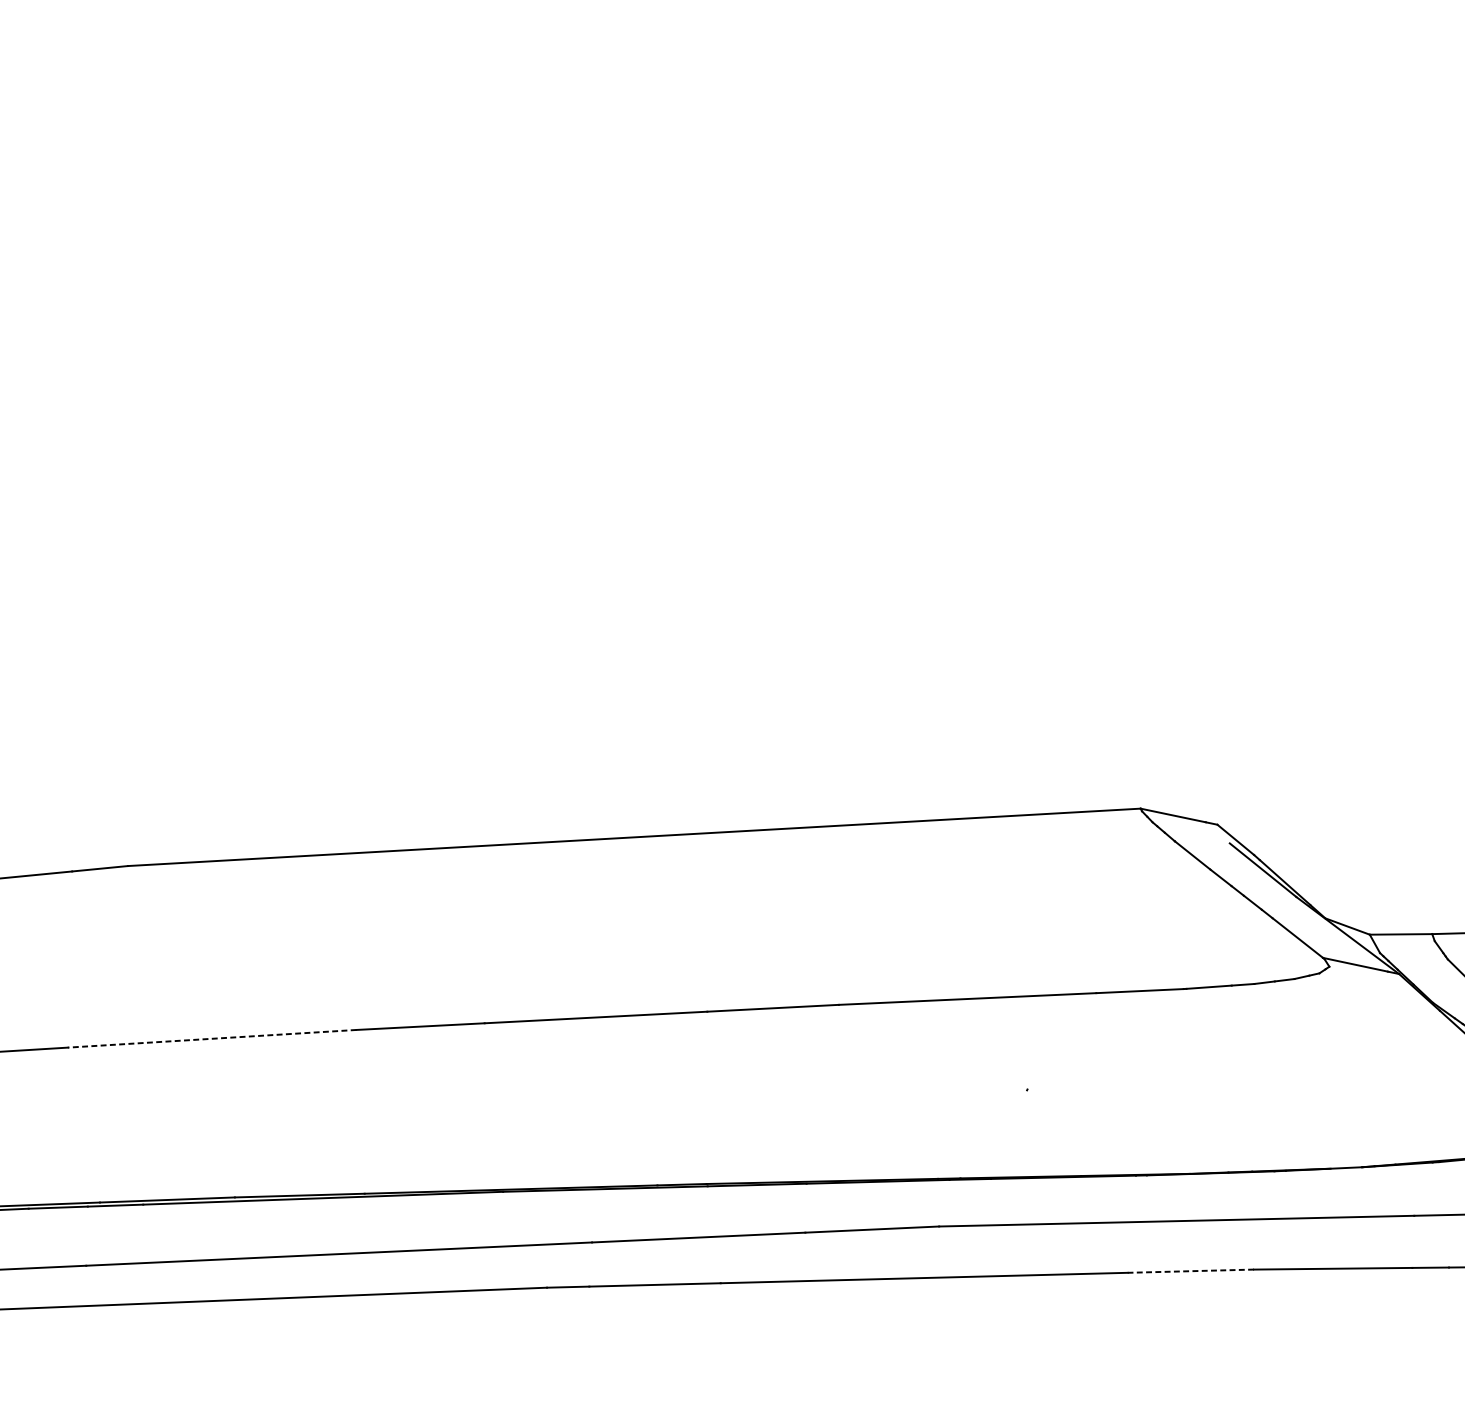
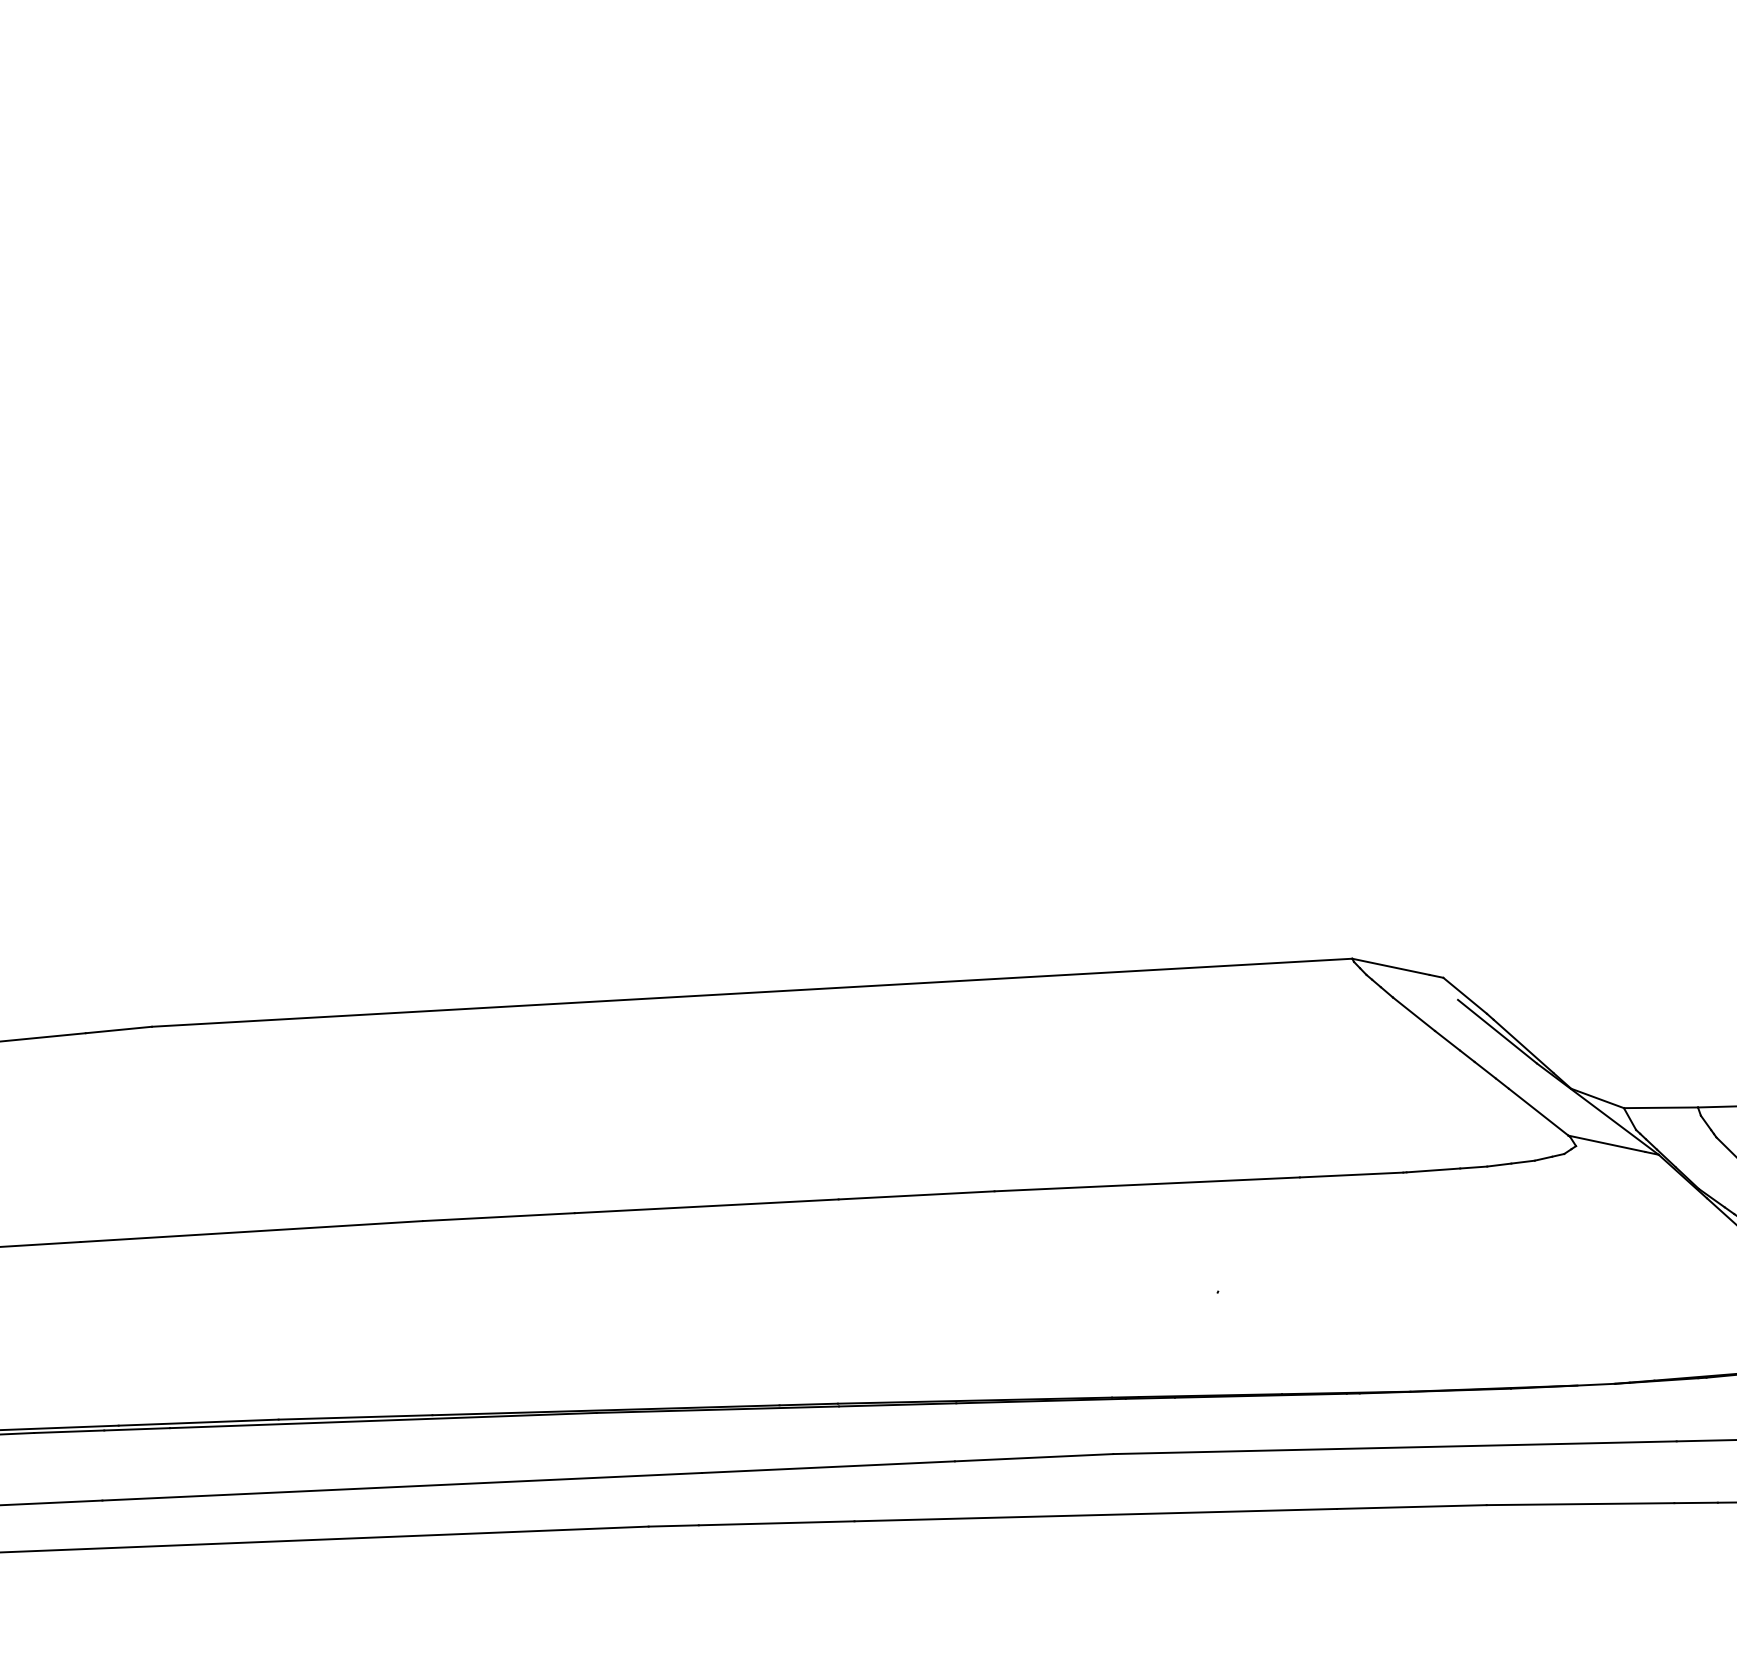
line: (211, 1038) -> (251, 1231), dashed -> solid
line: (1190, 1271) -> (1411, 1507), dashed -> solid

